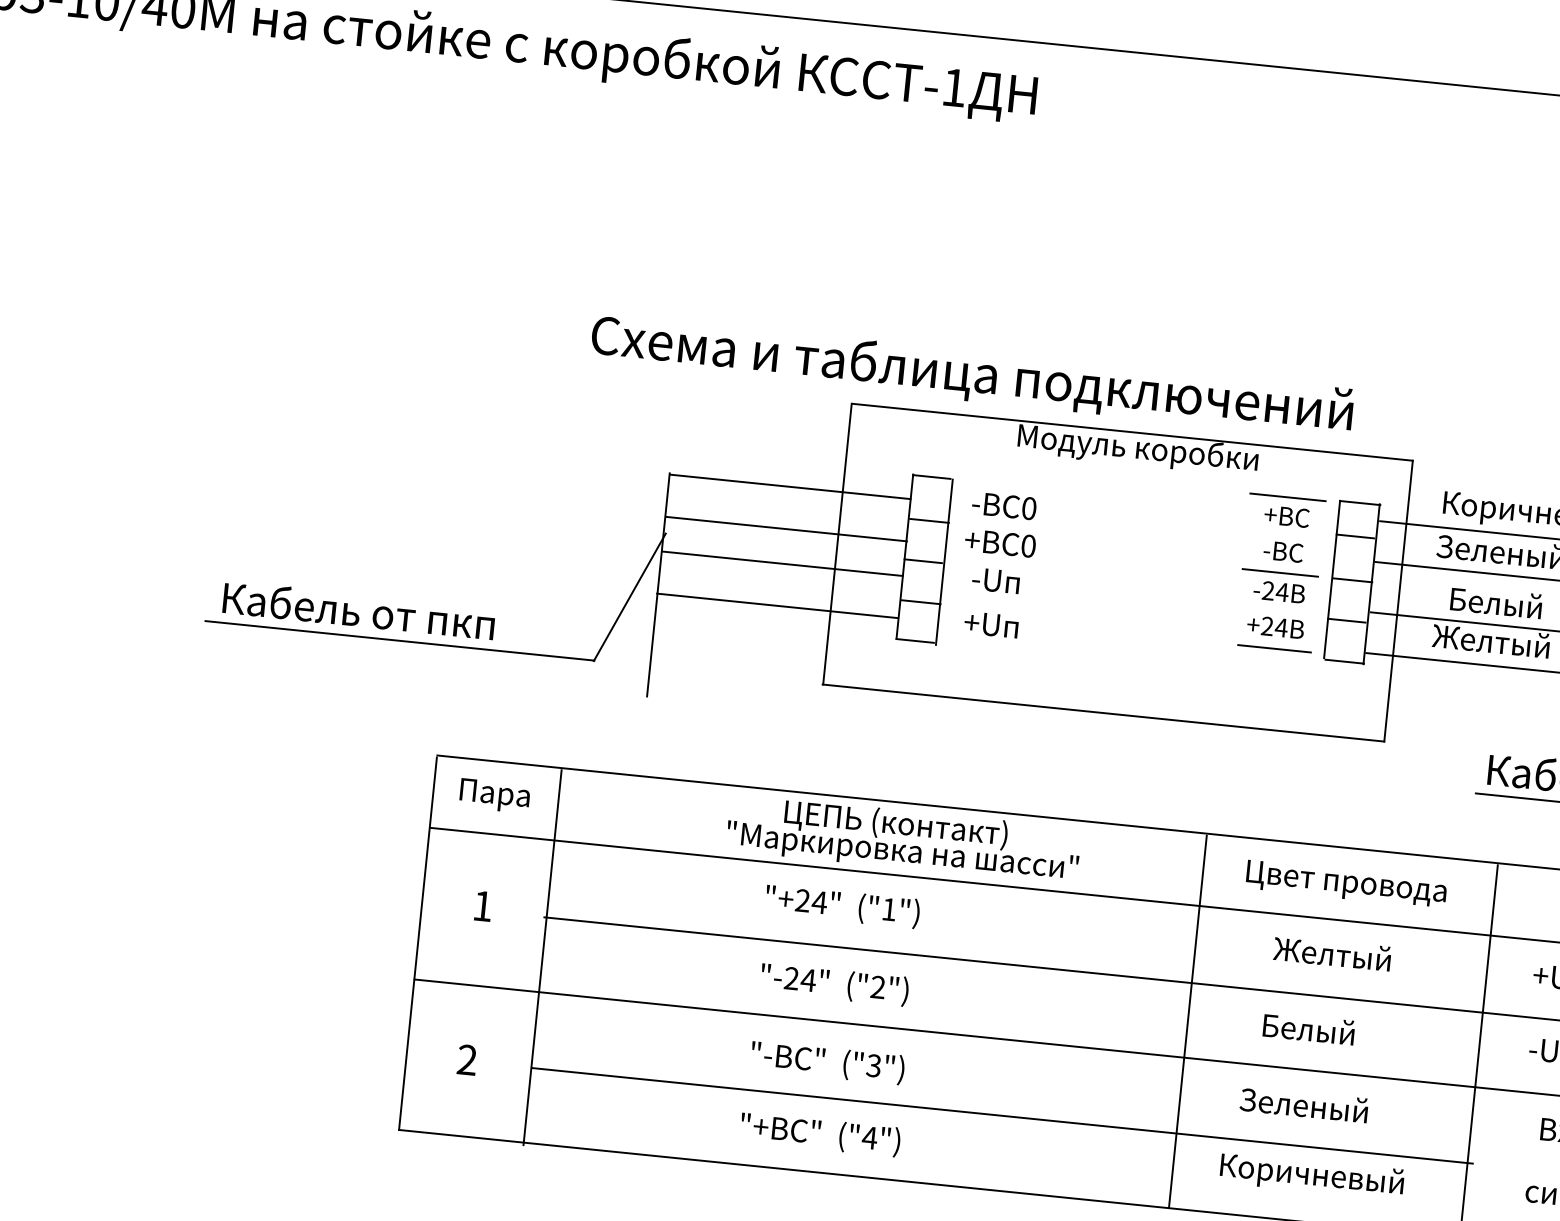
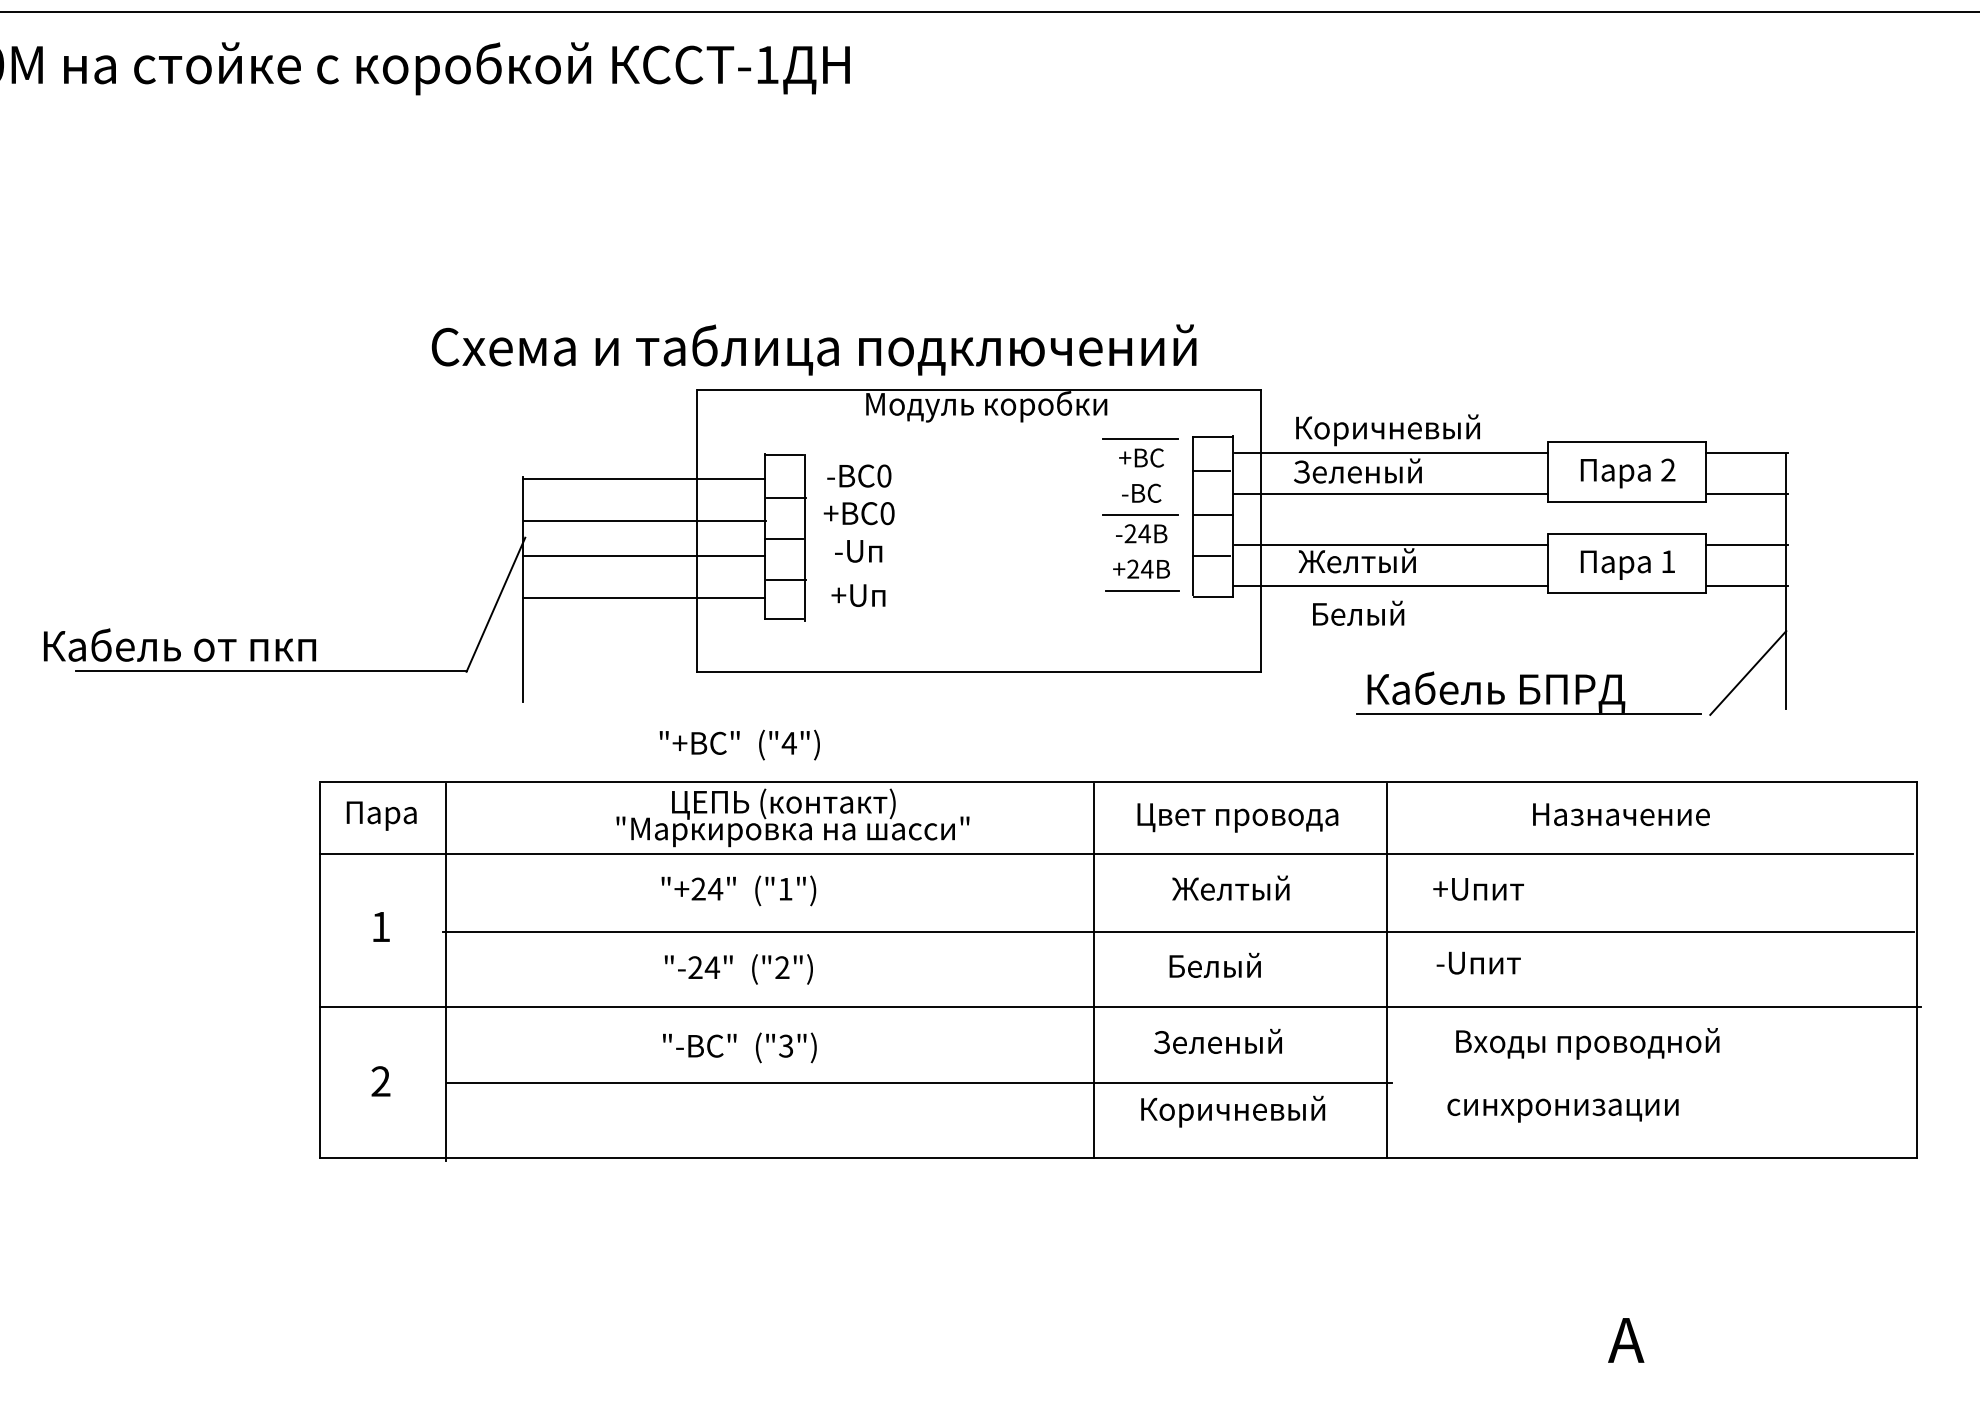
text: (1496, 601) -> (1358, 612), moved
text: (358, 609) -> (179, 644), moved
text: (820, 1134) -> (739, 744), moved

